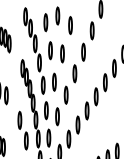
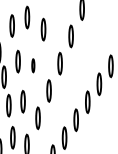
part: (62, 53) -> (33, 65), size x0.6

